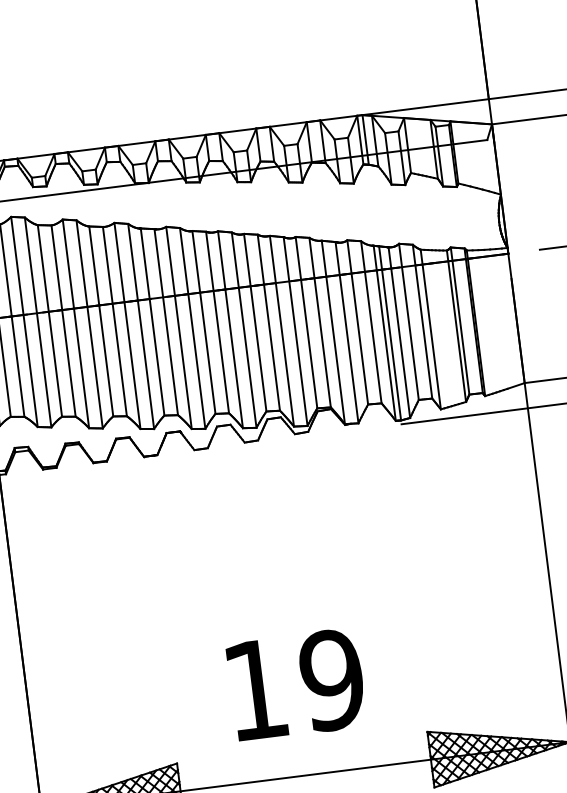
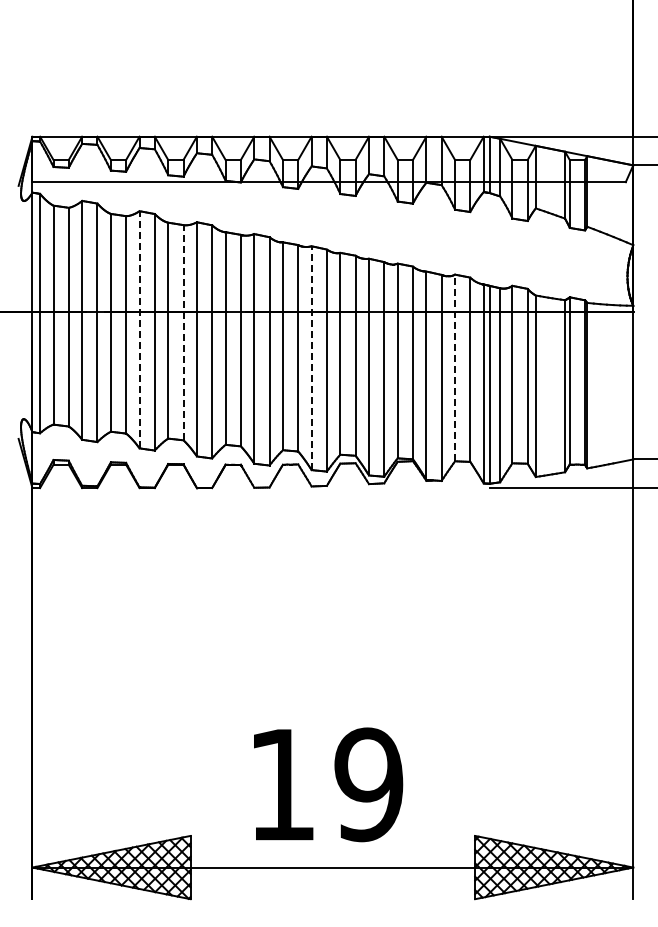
line: (114, 321) -> (183, 332), solid -> dashed
line: (358, 321) -> (455, 367), solid -> dashed
line: (75, 323) -> (139, 329), solid -> dashed
line: (230, 330) -> (311, 358), solid -> dashed
text: (296, 684) -> (328, 784), moved

